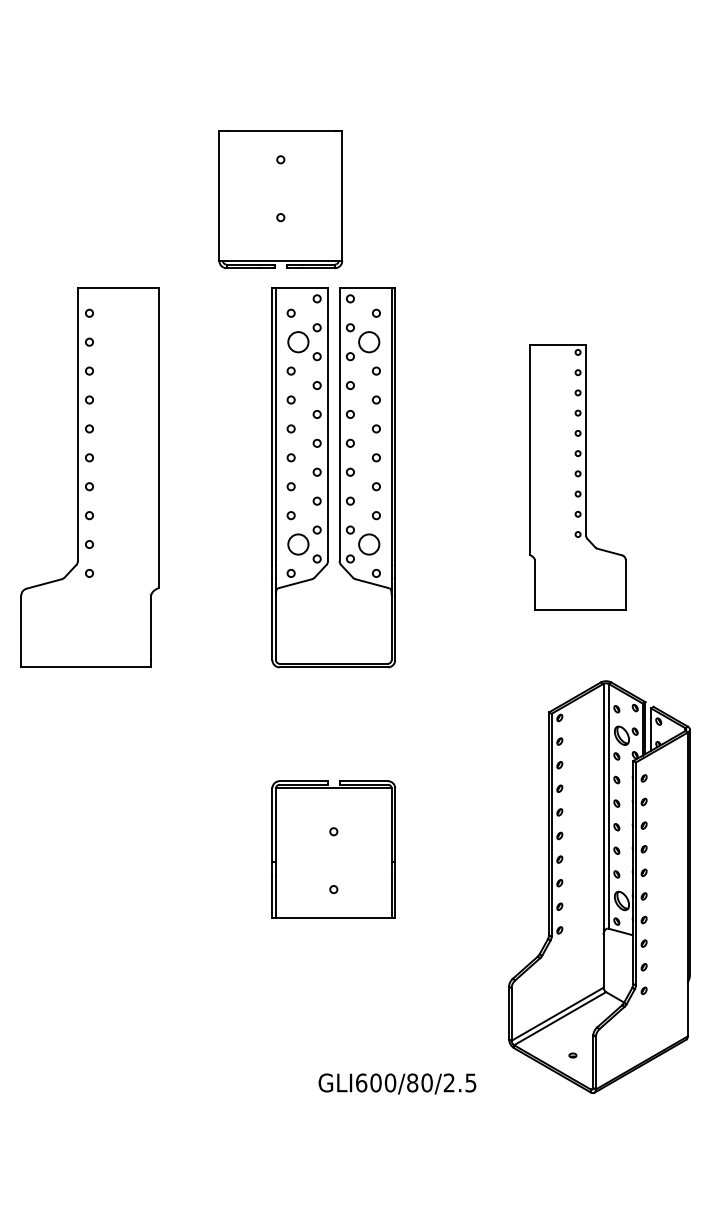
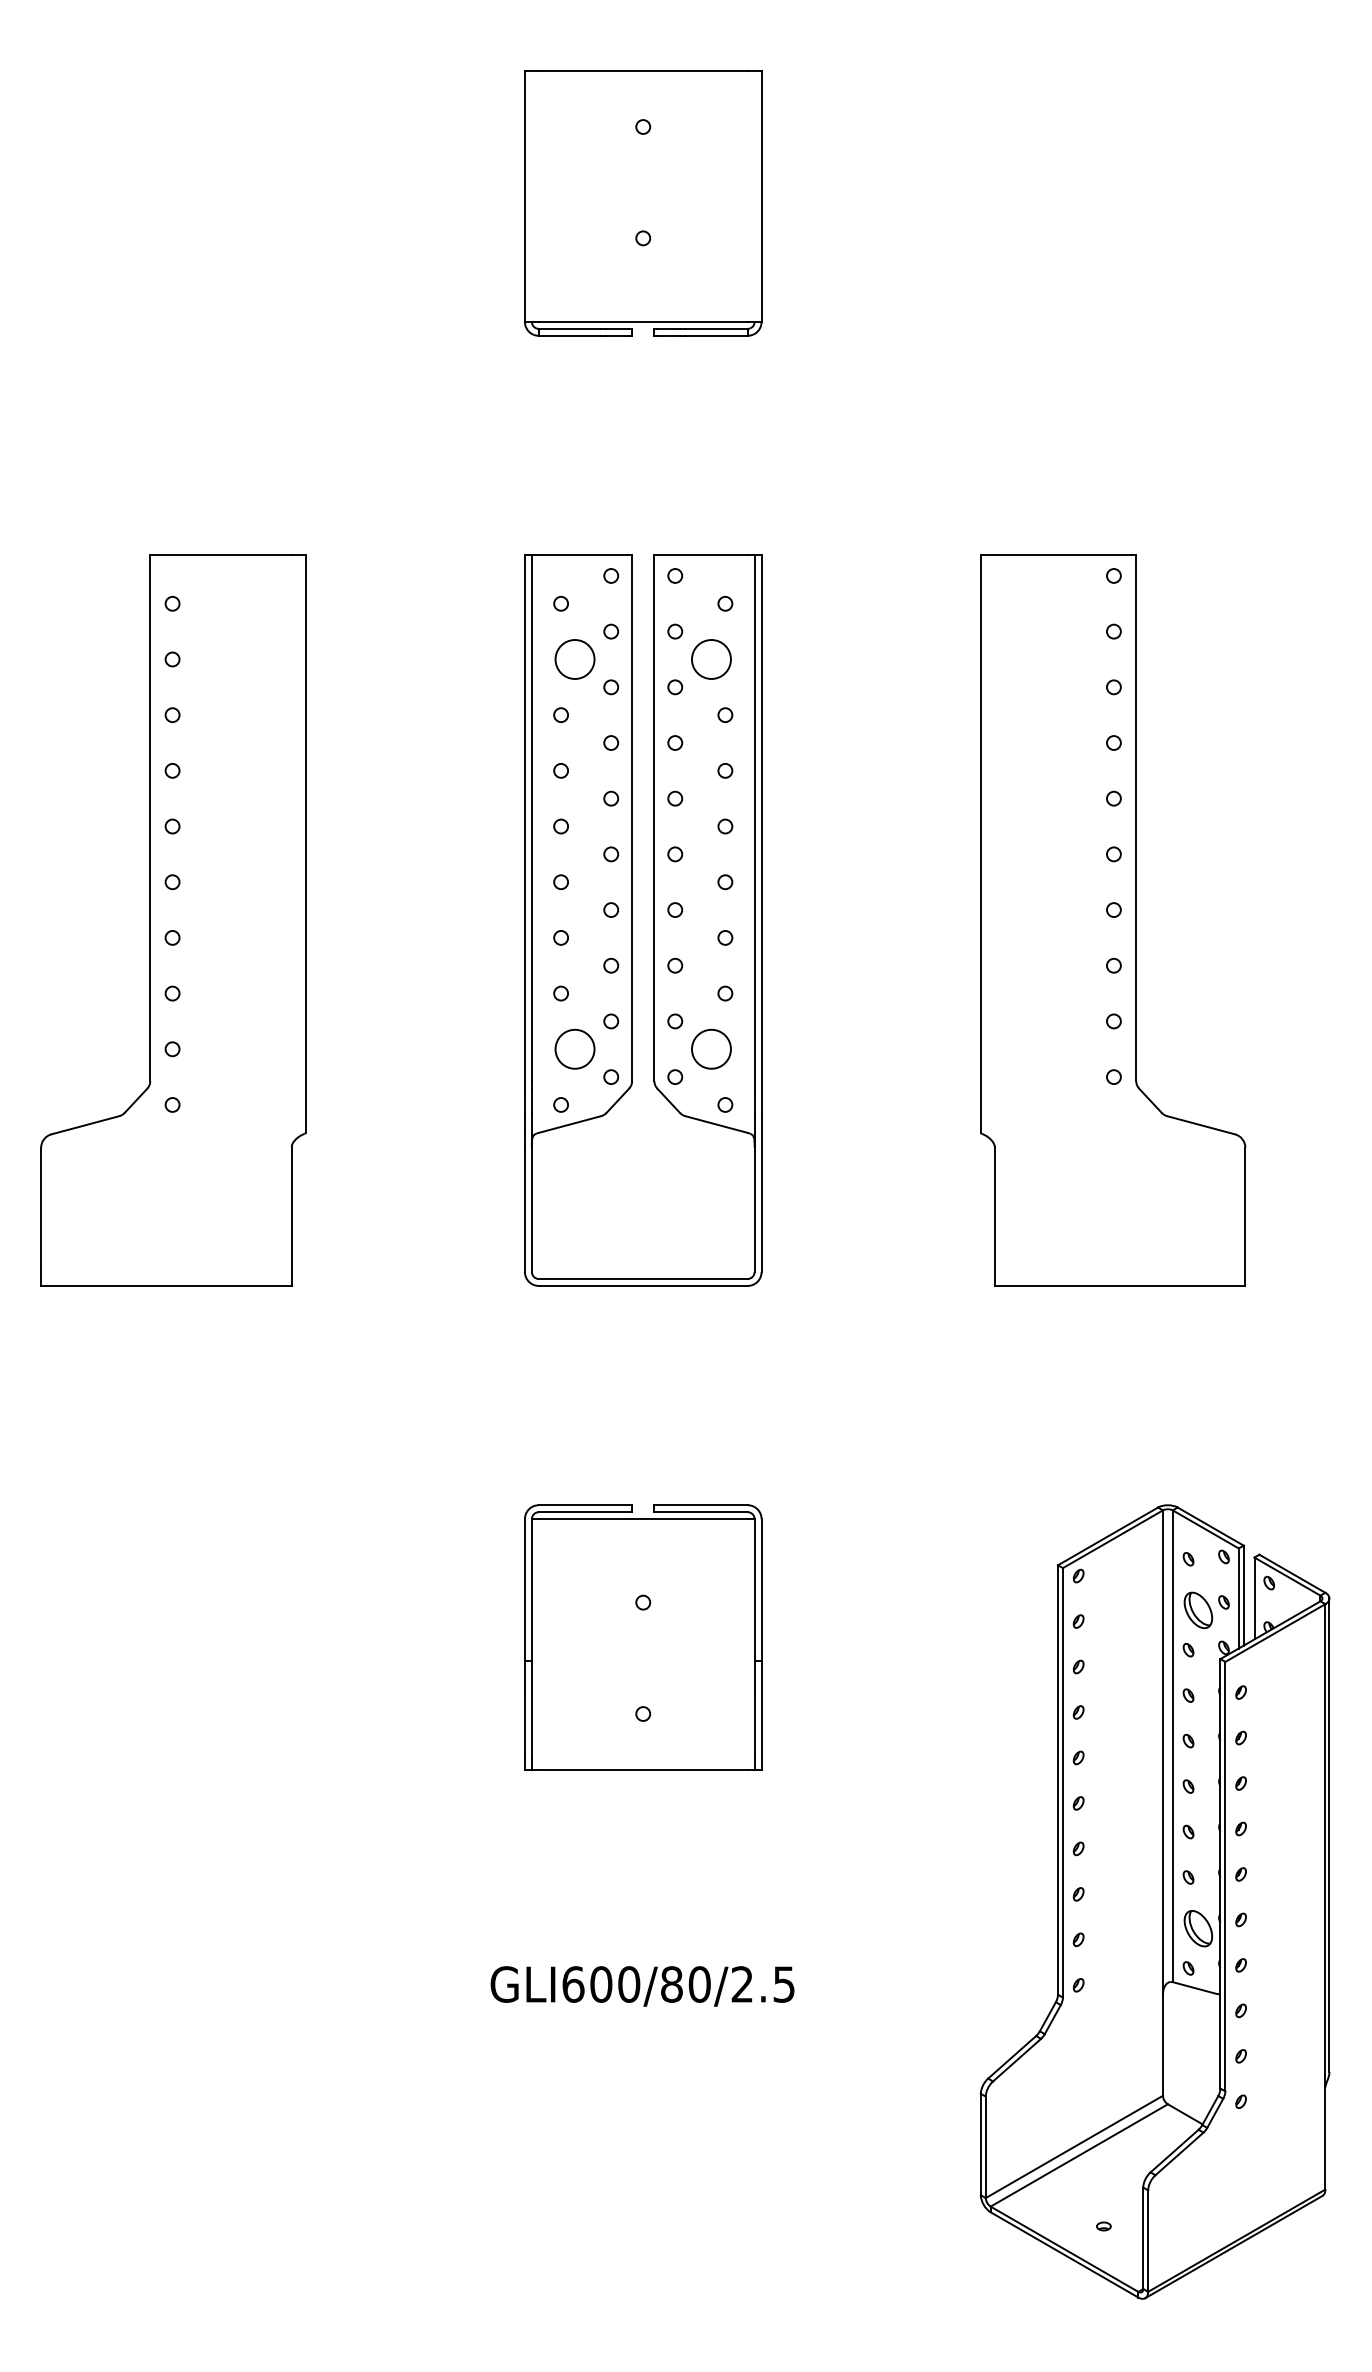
part: (280, 199) -> (642, 203), moved
part: (577, 477) -> (1112, 920), size x1.43
part: (599, 886) -> (1155, 1900), moved
text: (397, 1083) -> (642, 1985), moved

